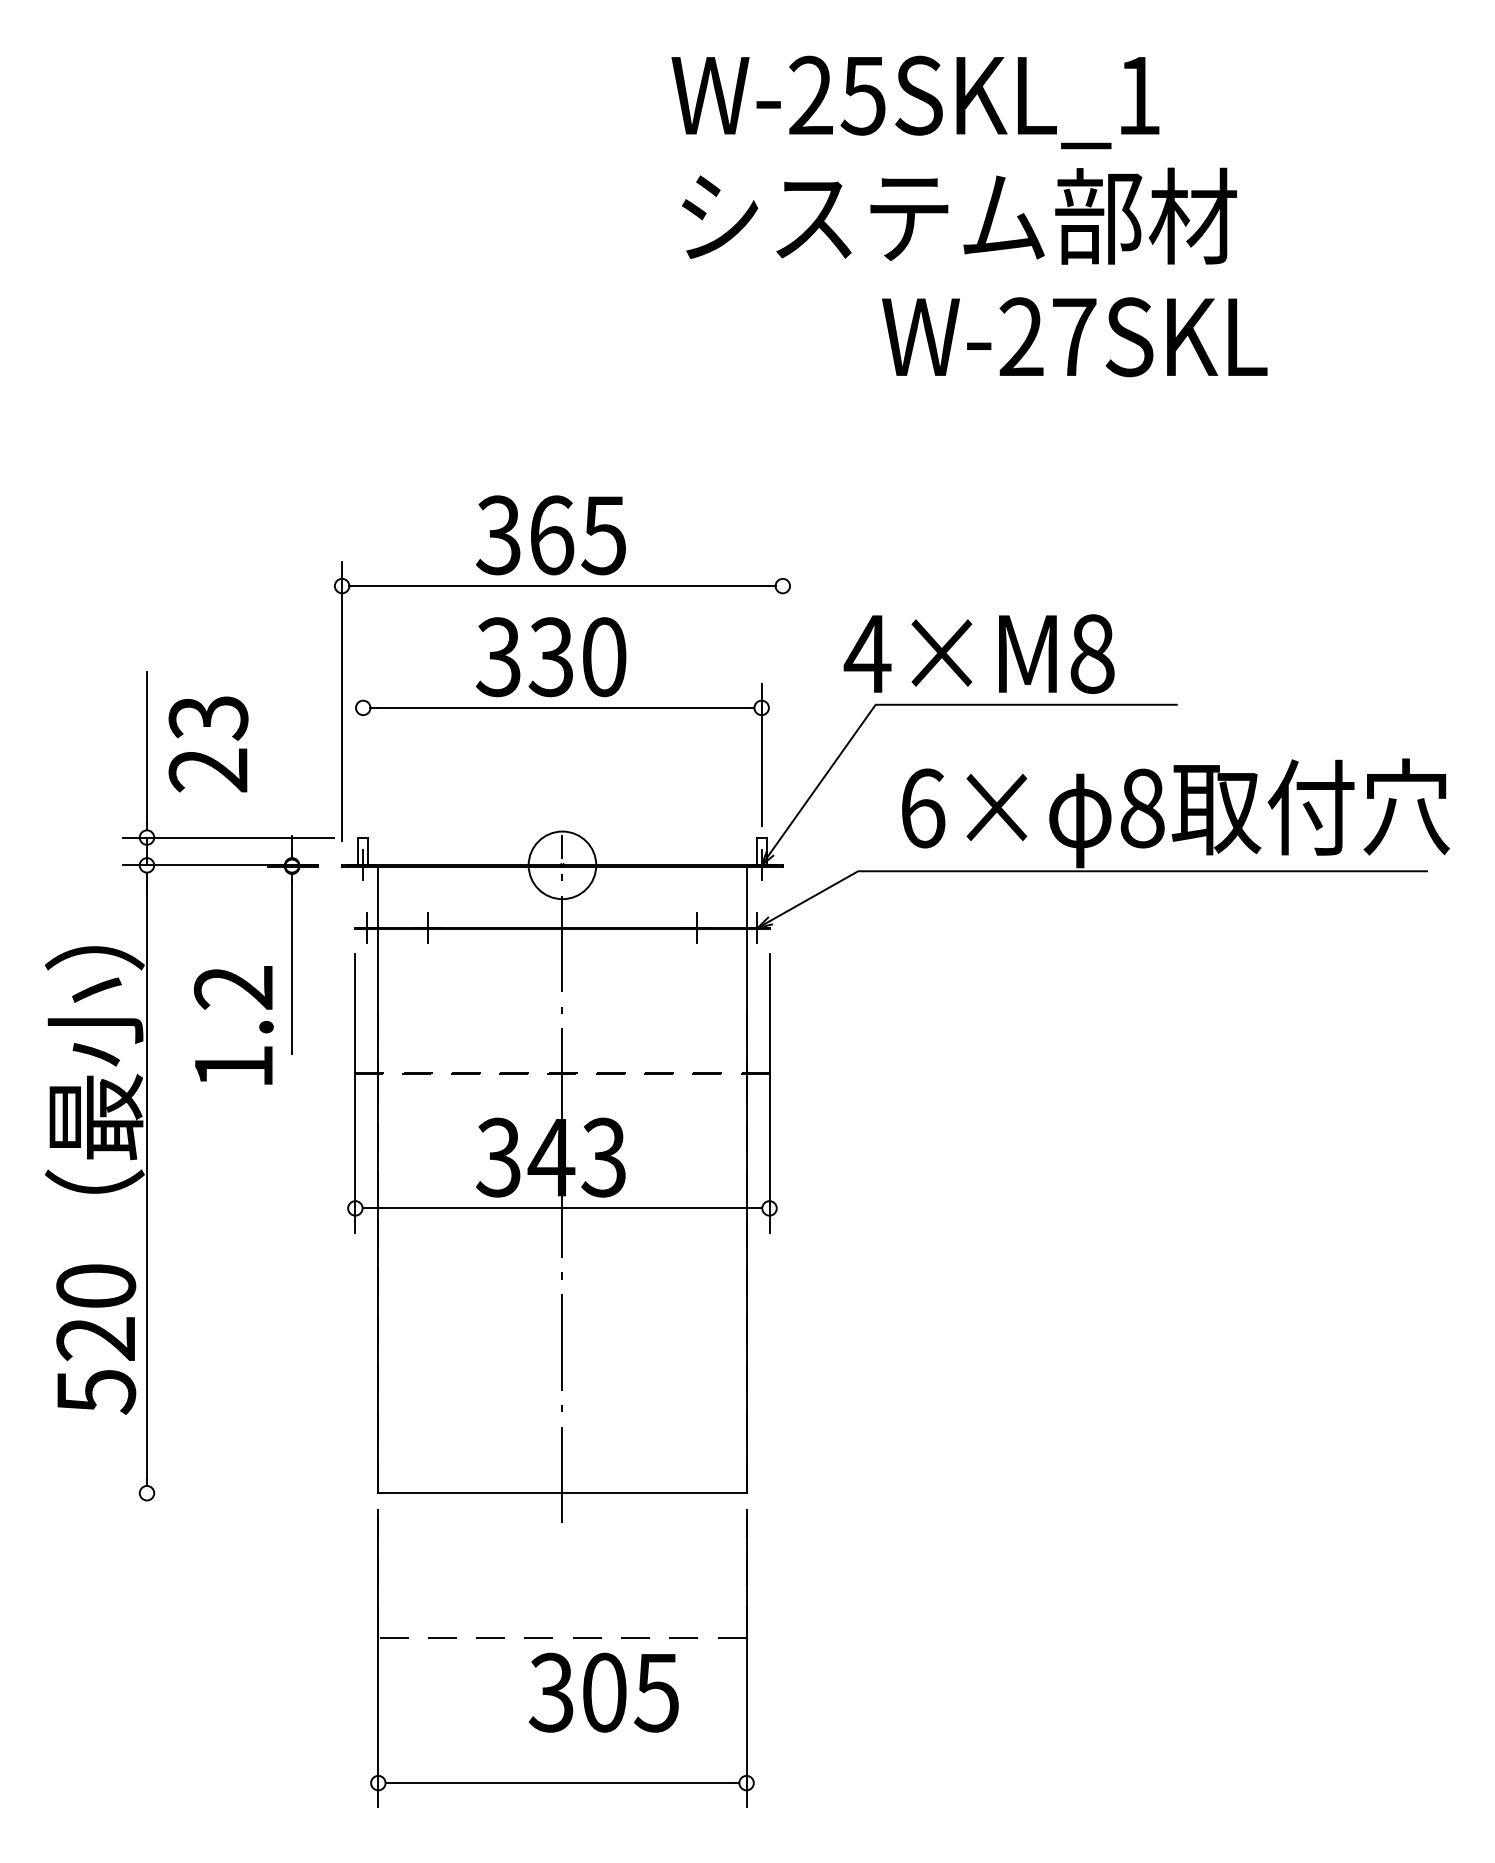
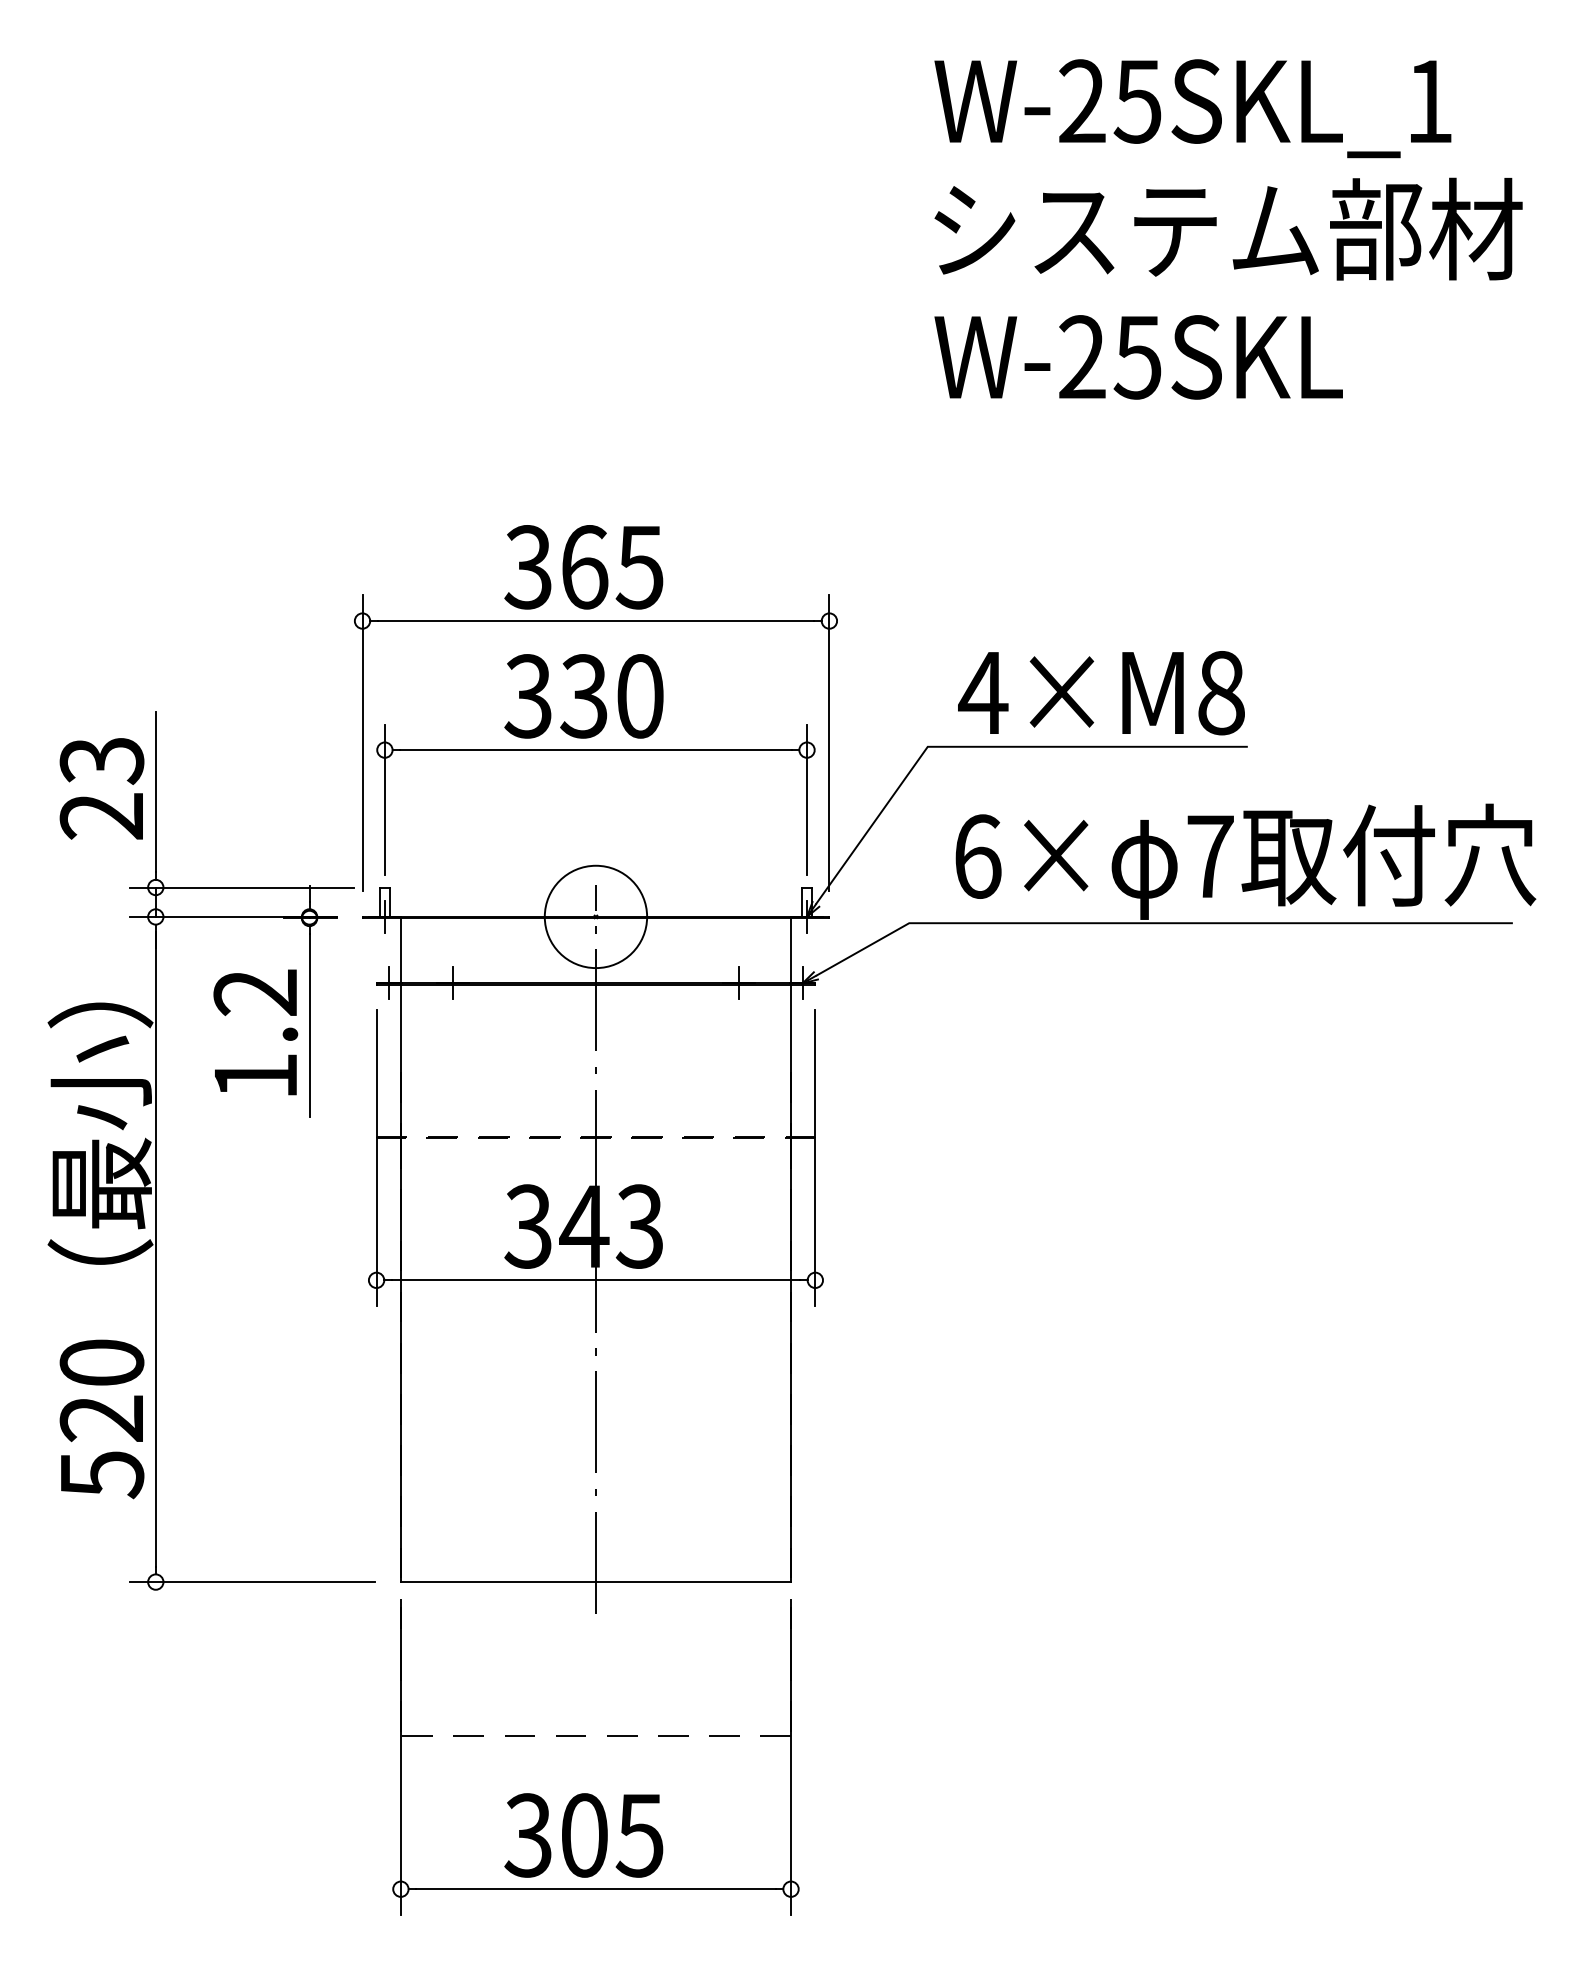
text: (915, 102) -> (1192, 108), moved
text: (959, 215) -> (1228, 228), moved
text: (1073, 337) -> (1137, 357), W-27SKL -> W-25SKL
text: (979, 654) -> (1101, 693), moved
line: (782, 701) -> (829, 743), added
text: (208, 744) -> (101, 788), moved
line: (362, 754) -> (384, 799), added
text: (1142, 808) -> (1210, 856), 8 -> 7
circle: (562, 864) -> (595, 916), size x1.43
text: (233, 1025) -> (255, 1032), moved
line: (238, 1493) -> (252, 1582), added
text: (603, 1692) -> (583, 1835), moved

